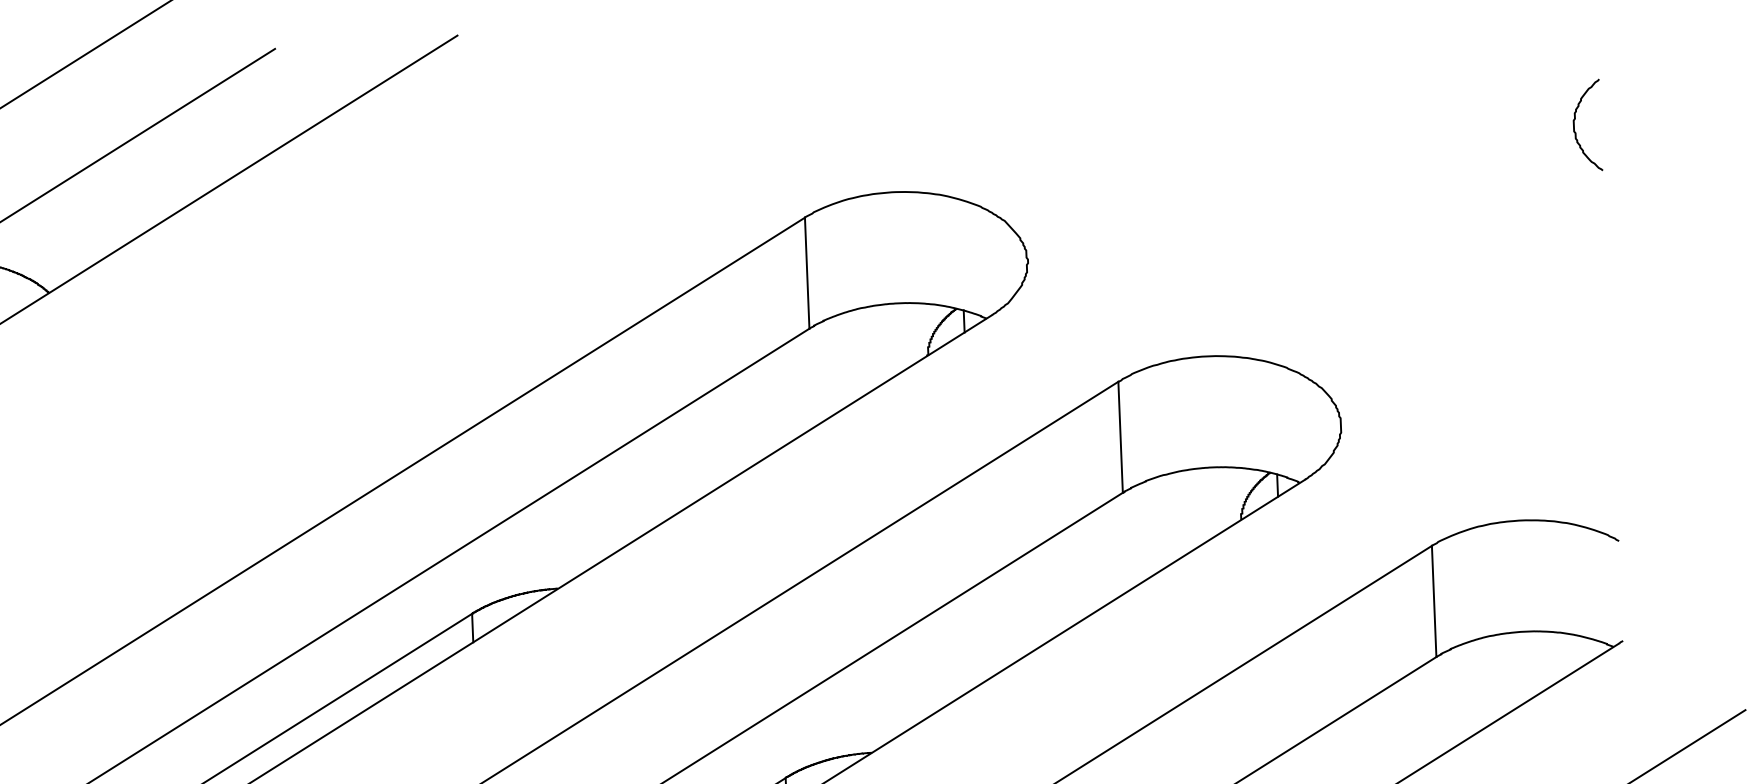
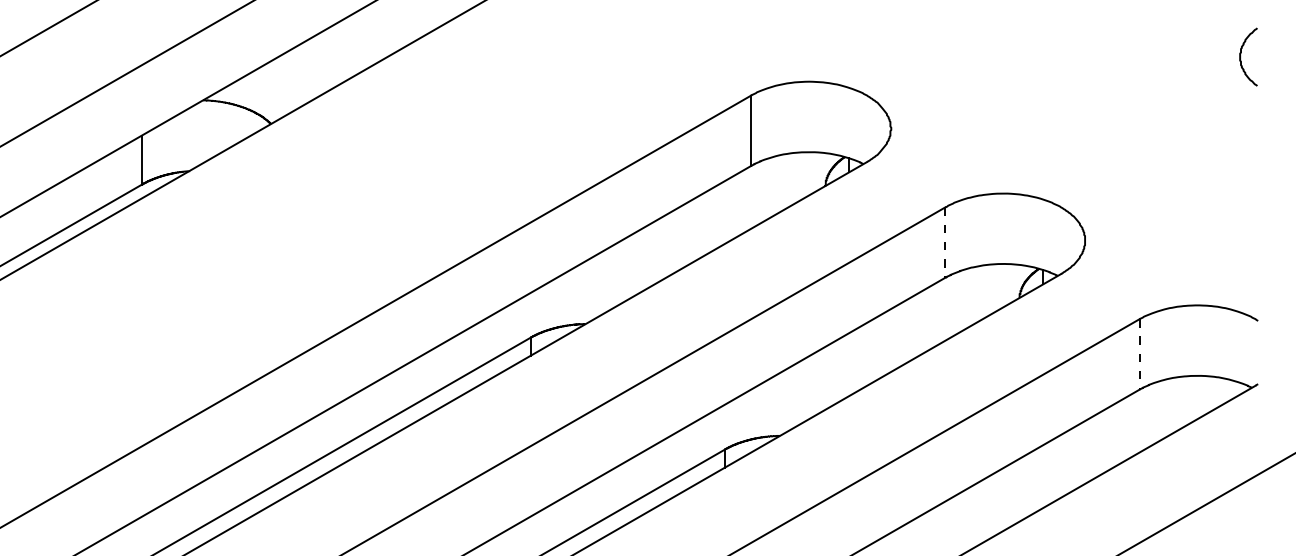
line: (1120, 438) -> (945, 243), solid -> dashed
line: (1433, 601) -> (1139, 354), solid -> dashed

